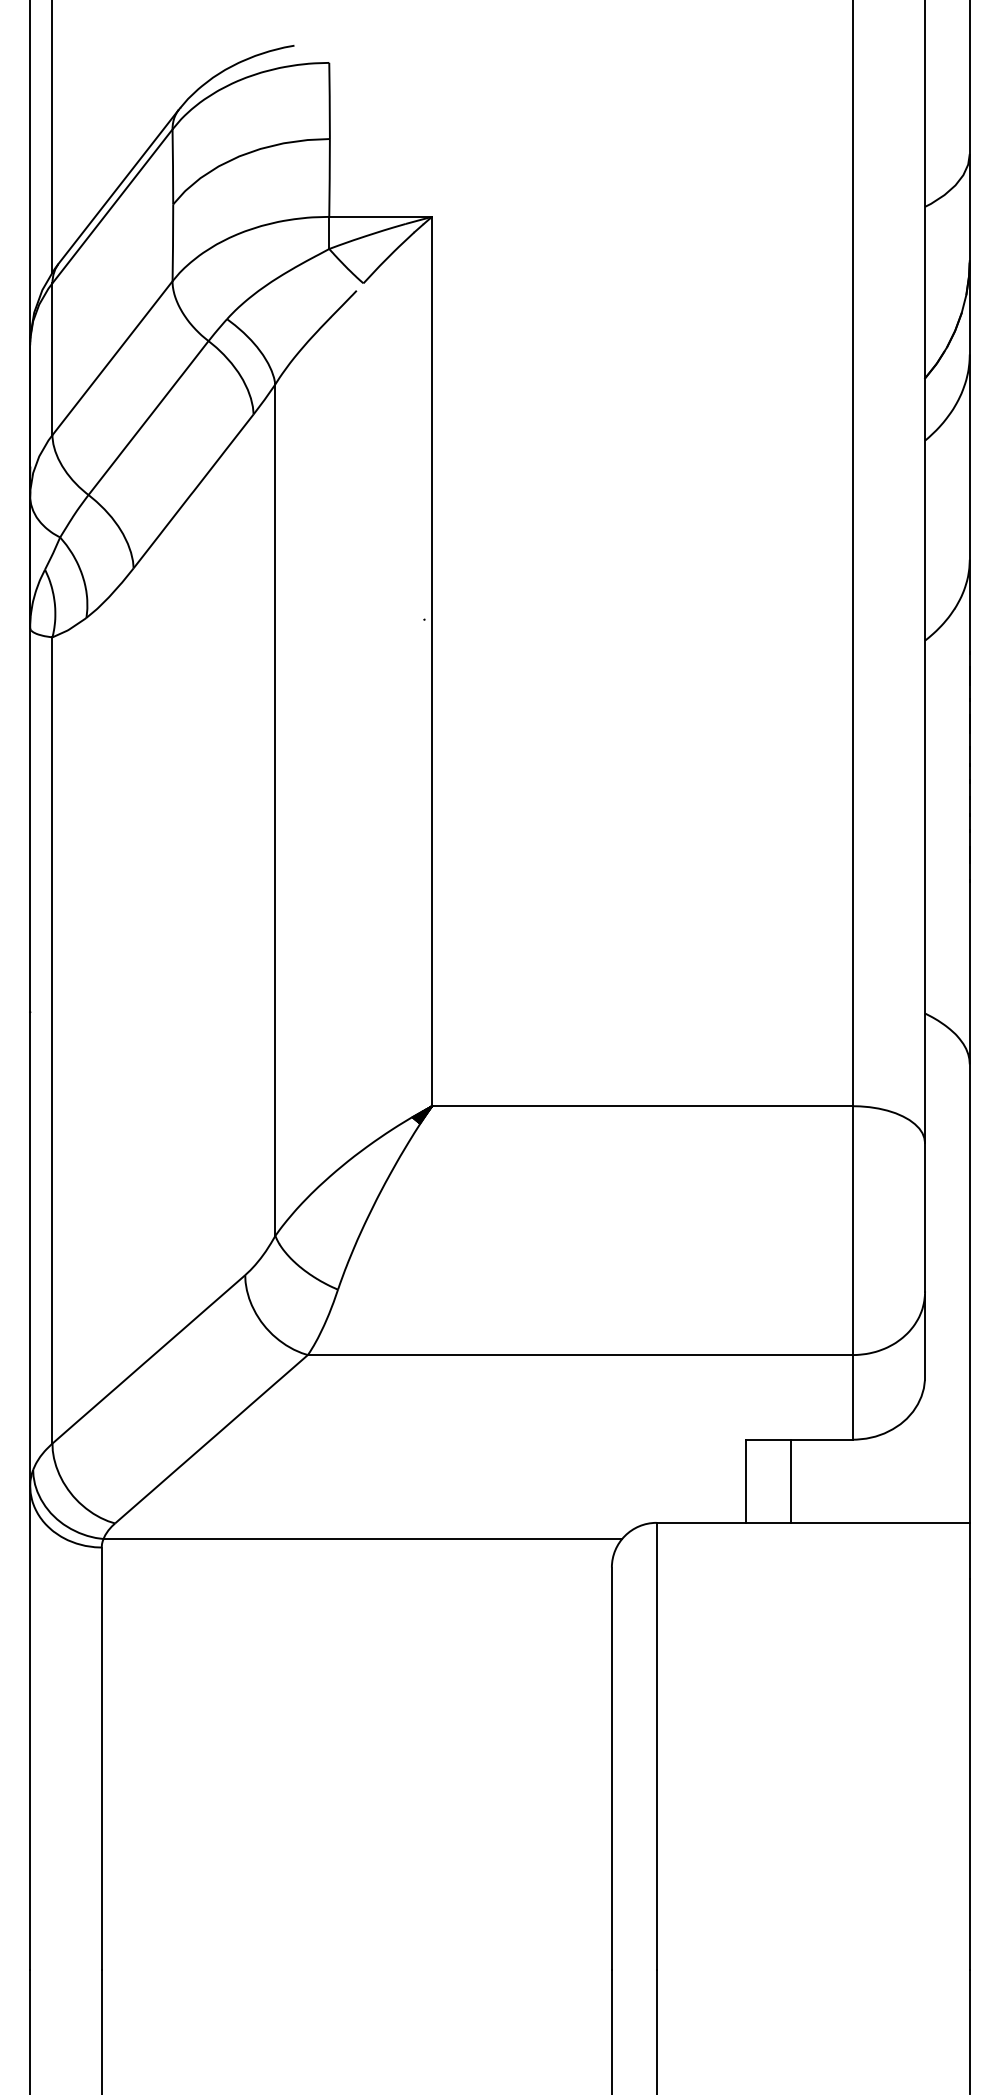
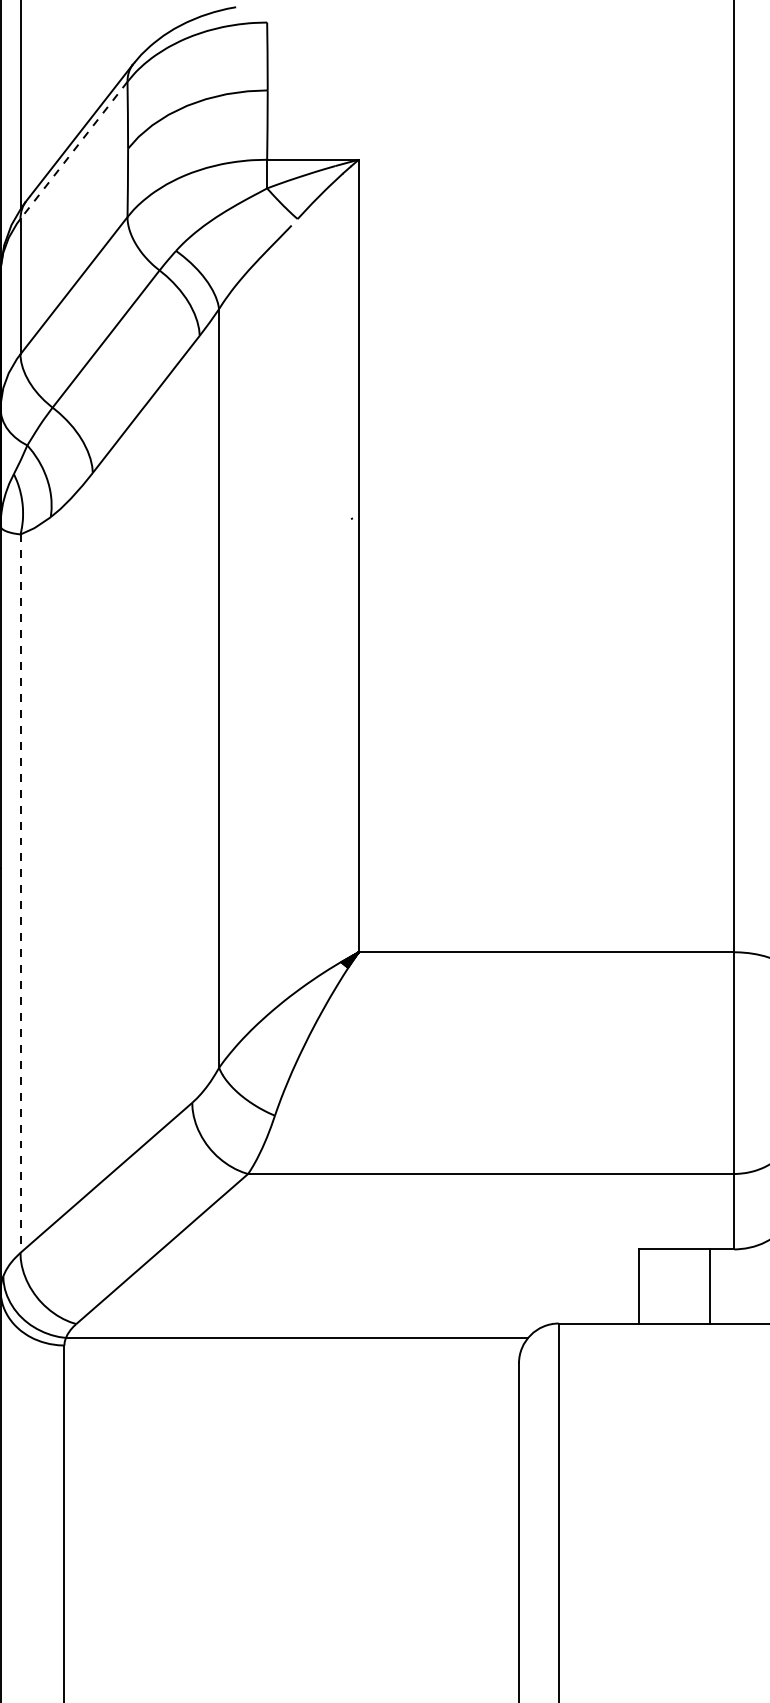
line: (112, 206) -> (73, 150), solid -> dashed
line: (52, 1040) -> (20, 893), solid -> dashed
line: (790, 1480) -> (709, 1285), moved

